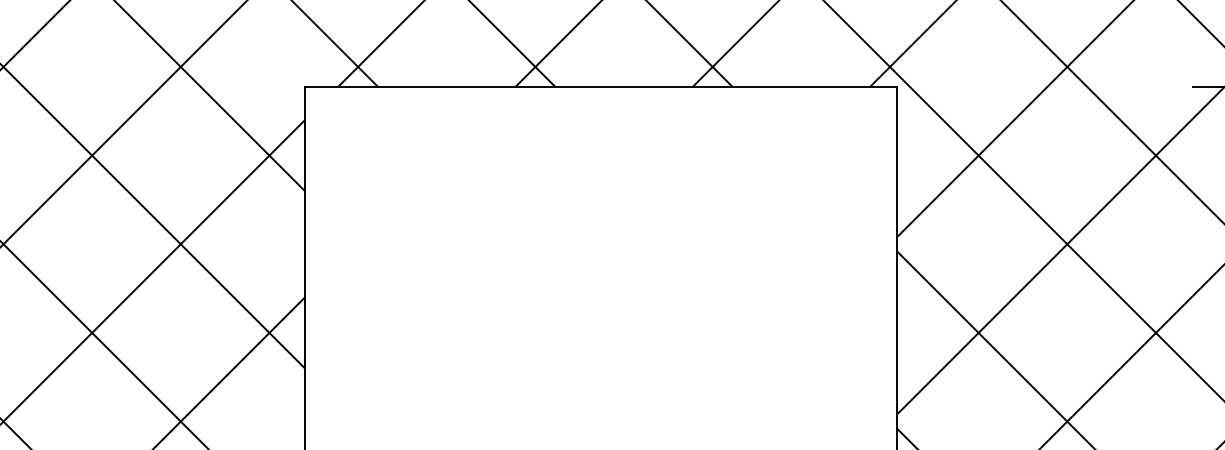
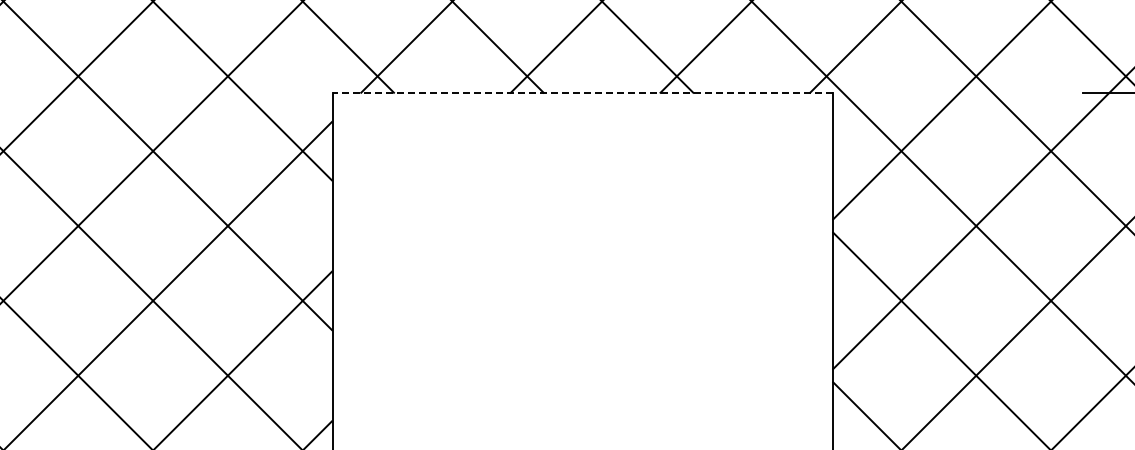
line: (600, 87) -> (582, 93), solid -> dashed

